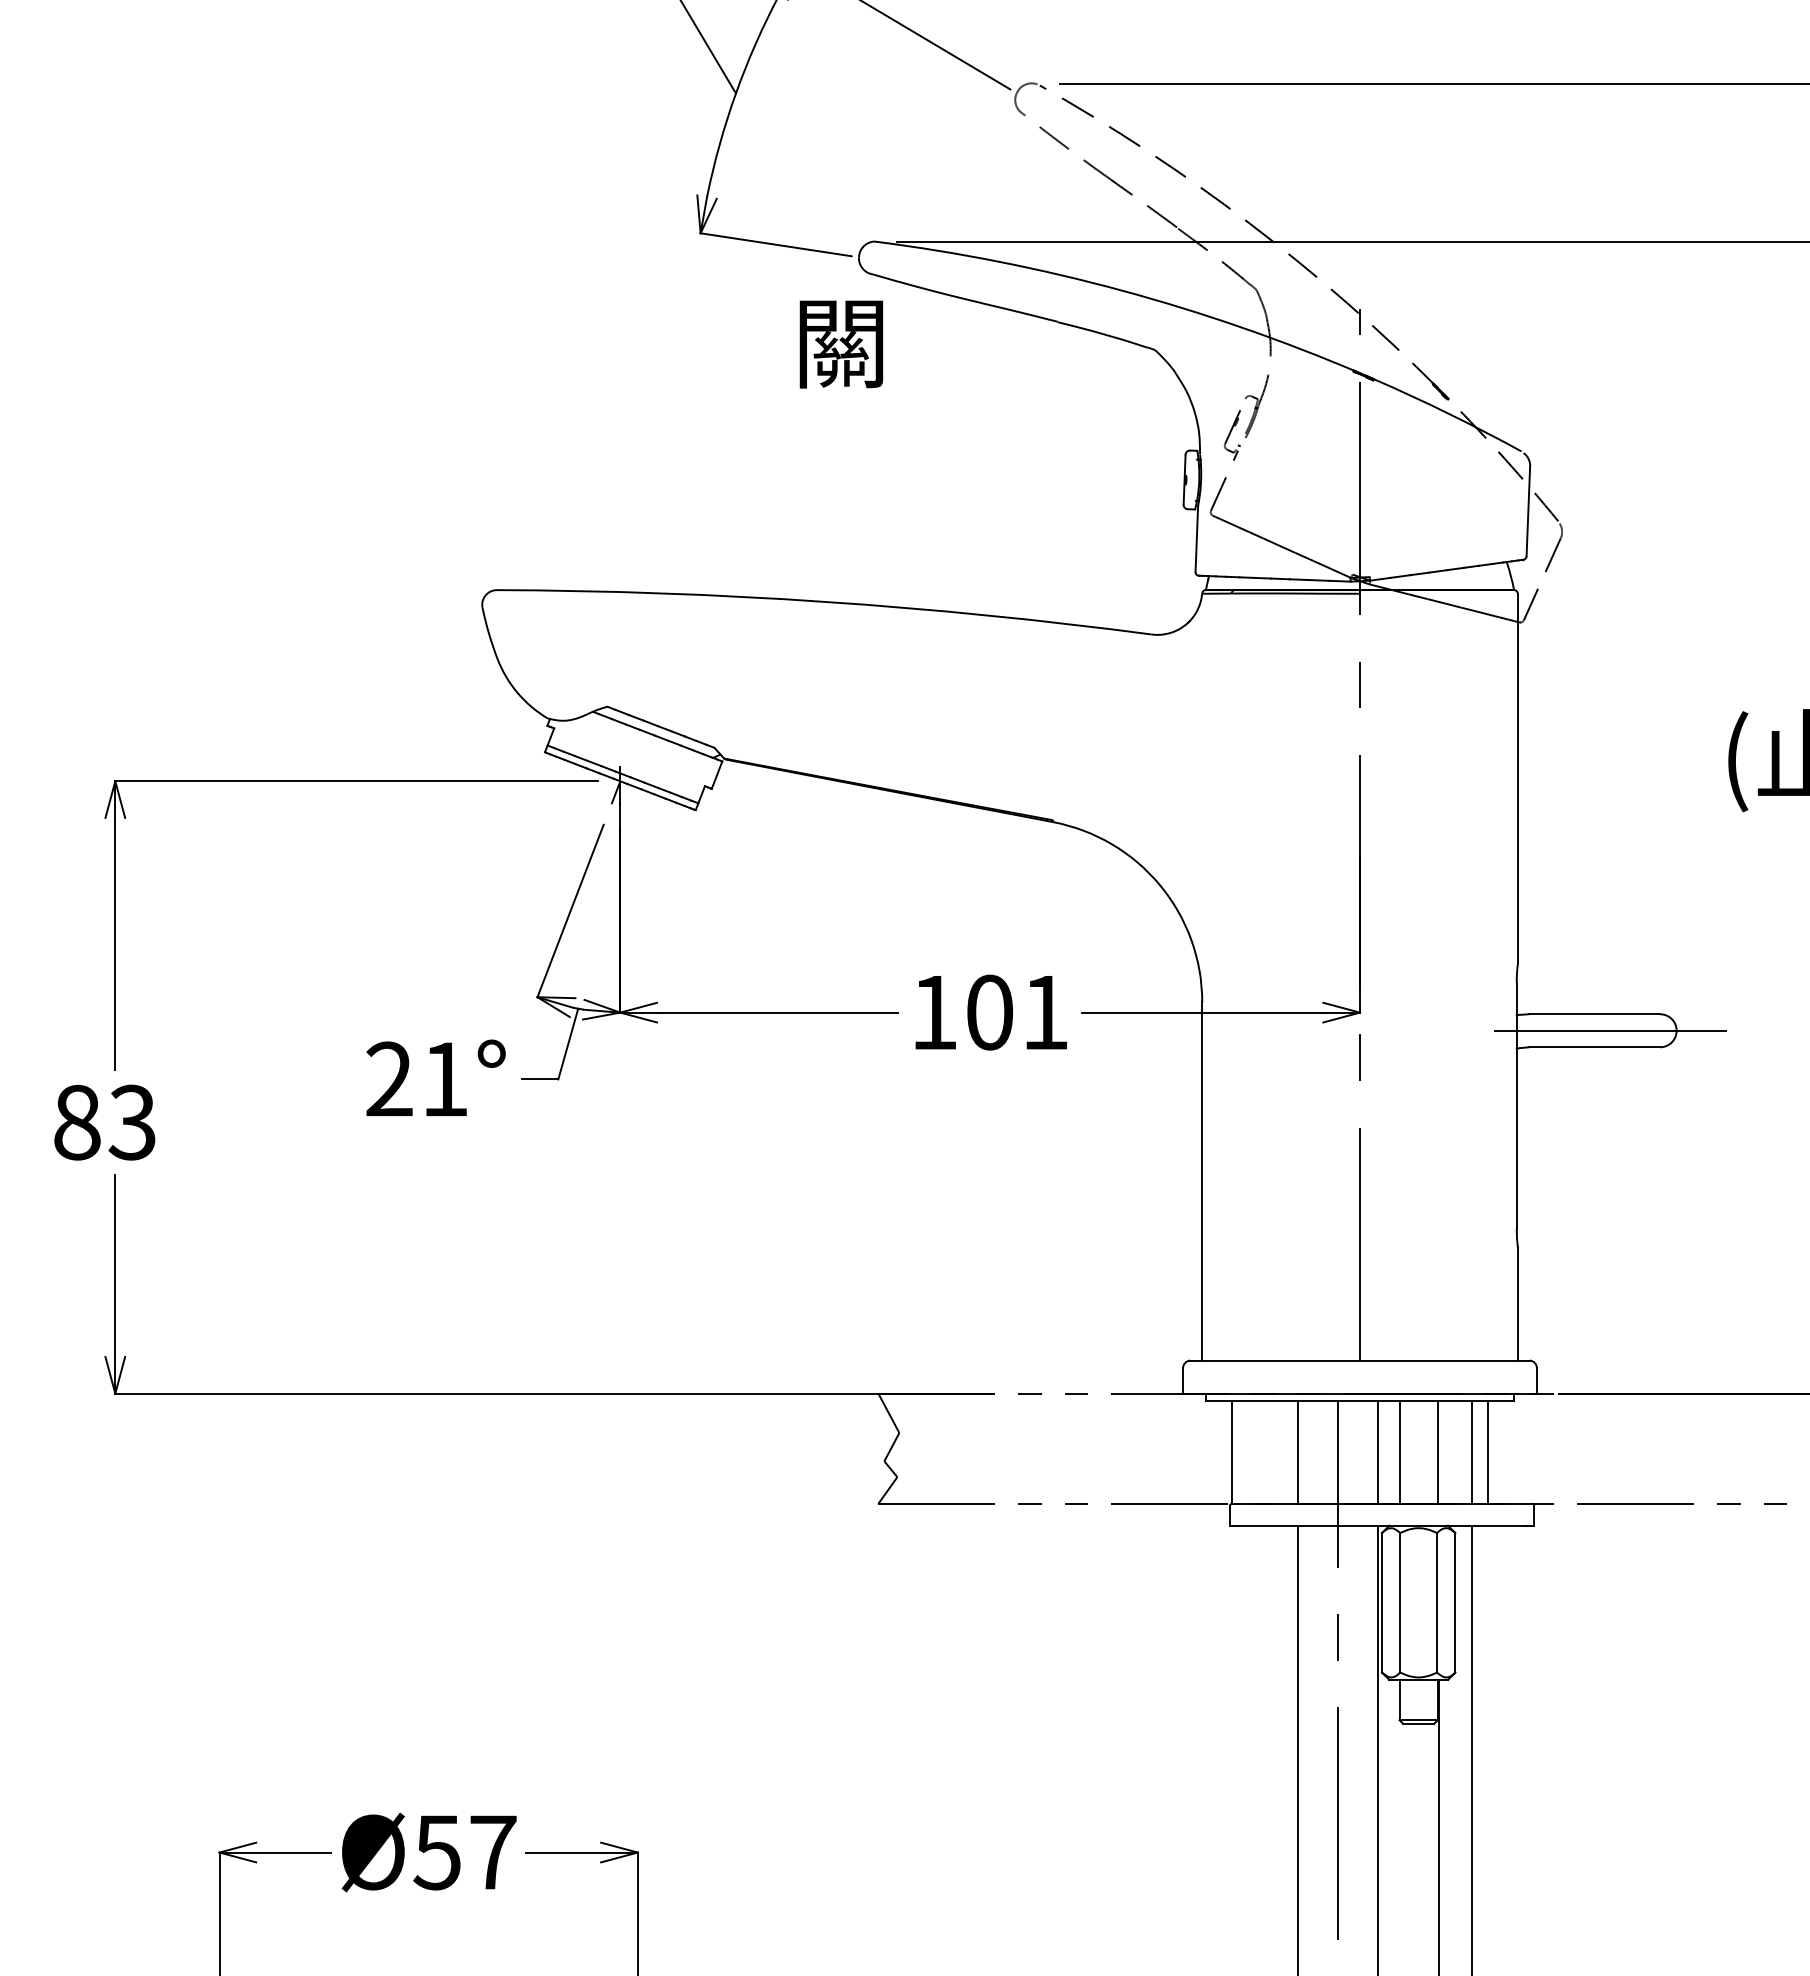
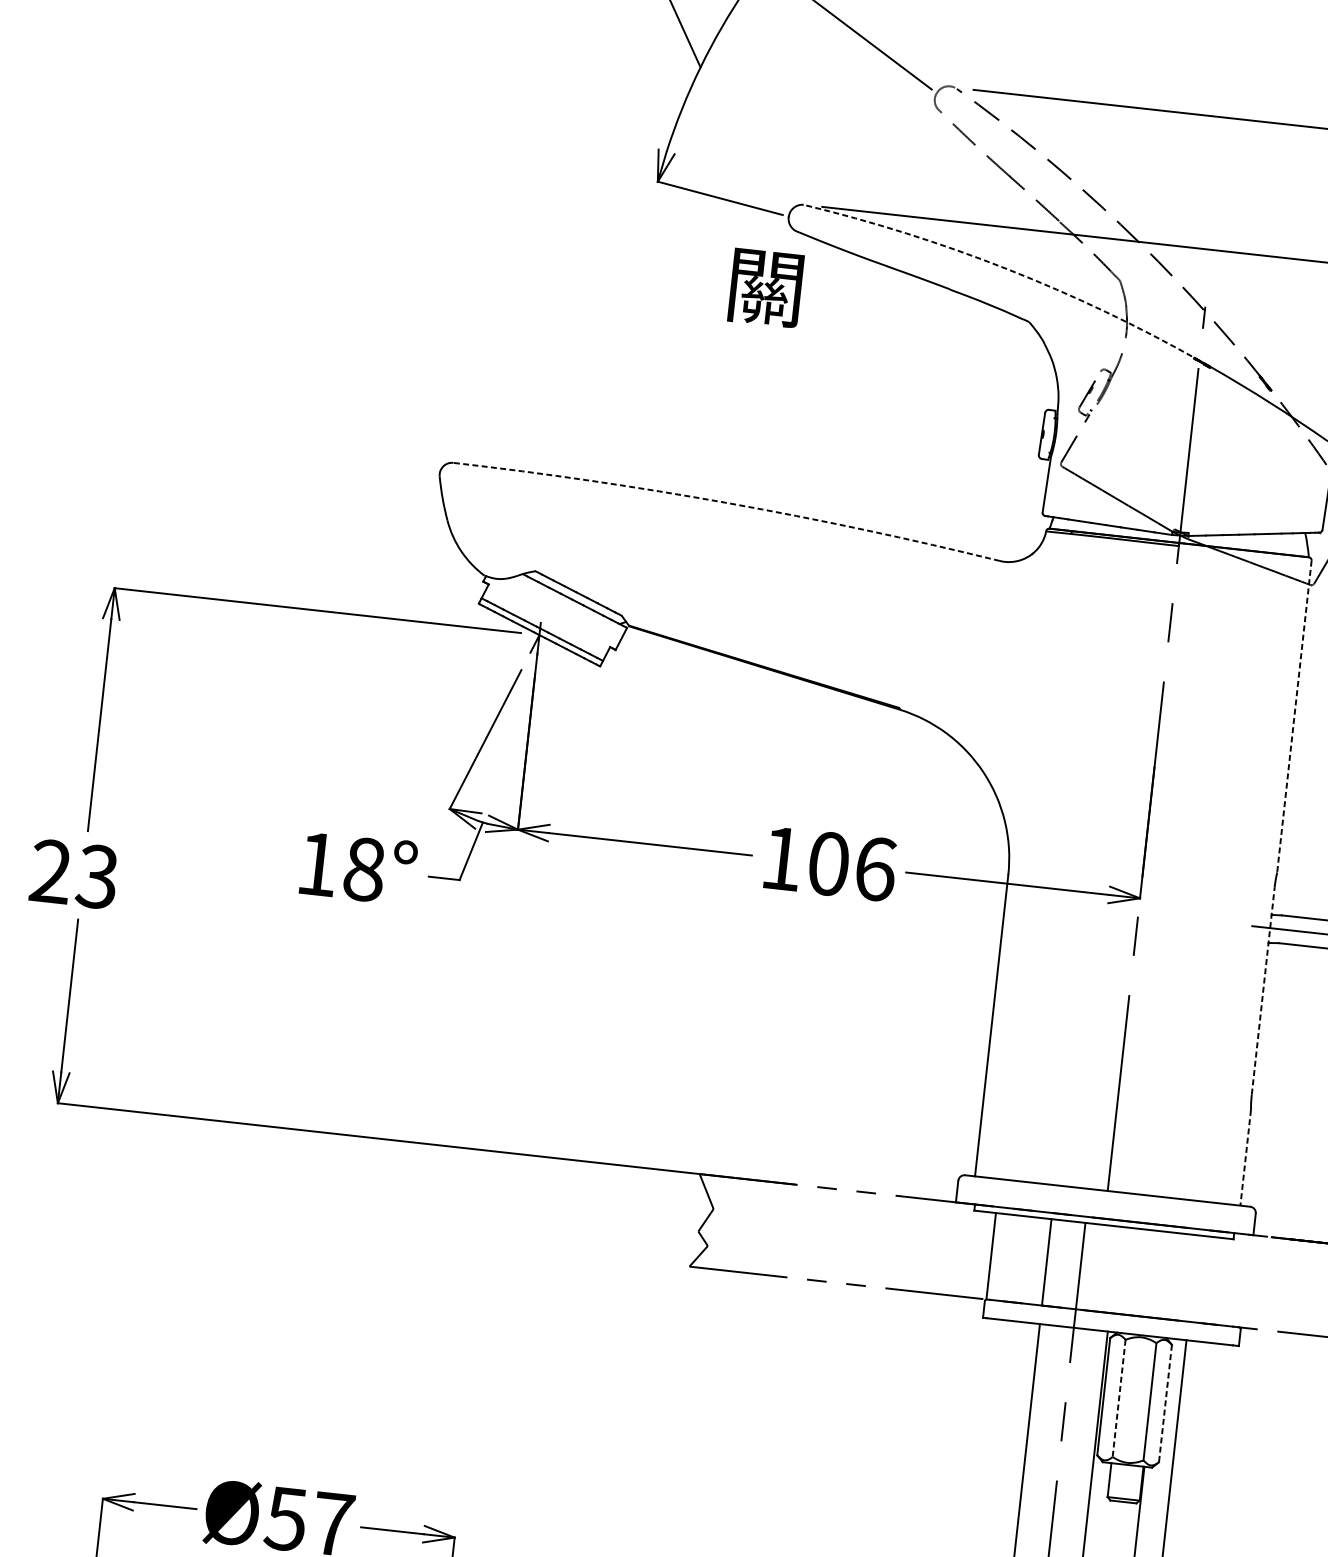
arc: (1122, 290) -> (1007, 268), solid -> dashed
arc: (825, 601) -> (728, 502), solid -> dashed
line: (1517, 779) -> (1294, 716), solid -> dashed
text: (1046, 1012) -> (876, 869), 101 -> 106
text: (417, 1079) -> (341, 867), 21° -> 18°
line: (1516, 1105) -> (1263, 990), solid -> dashed
text: (77, 1122) -> (51, 871), 83 -> 23
line: (1517, 1303) -> (1245, 1157), solid -> dashed
line: (1378, 1452) -> (1114, 1269), removed
line: (1399, 1452) -> (1132, 1271), removed
line: (1437, 1452) -> (1164, 1275), removed
line: (1471, 1452) -> (1192, 1278), removed
line: (1488, 1452) -> (1207, 1280), removed
line: (1400, 1602) -> (1119, 1398), solid -> dashed
line: (1455, 1602) -> (1165, 1403), solid -> dashed

